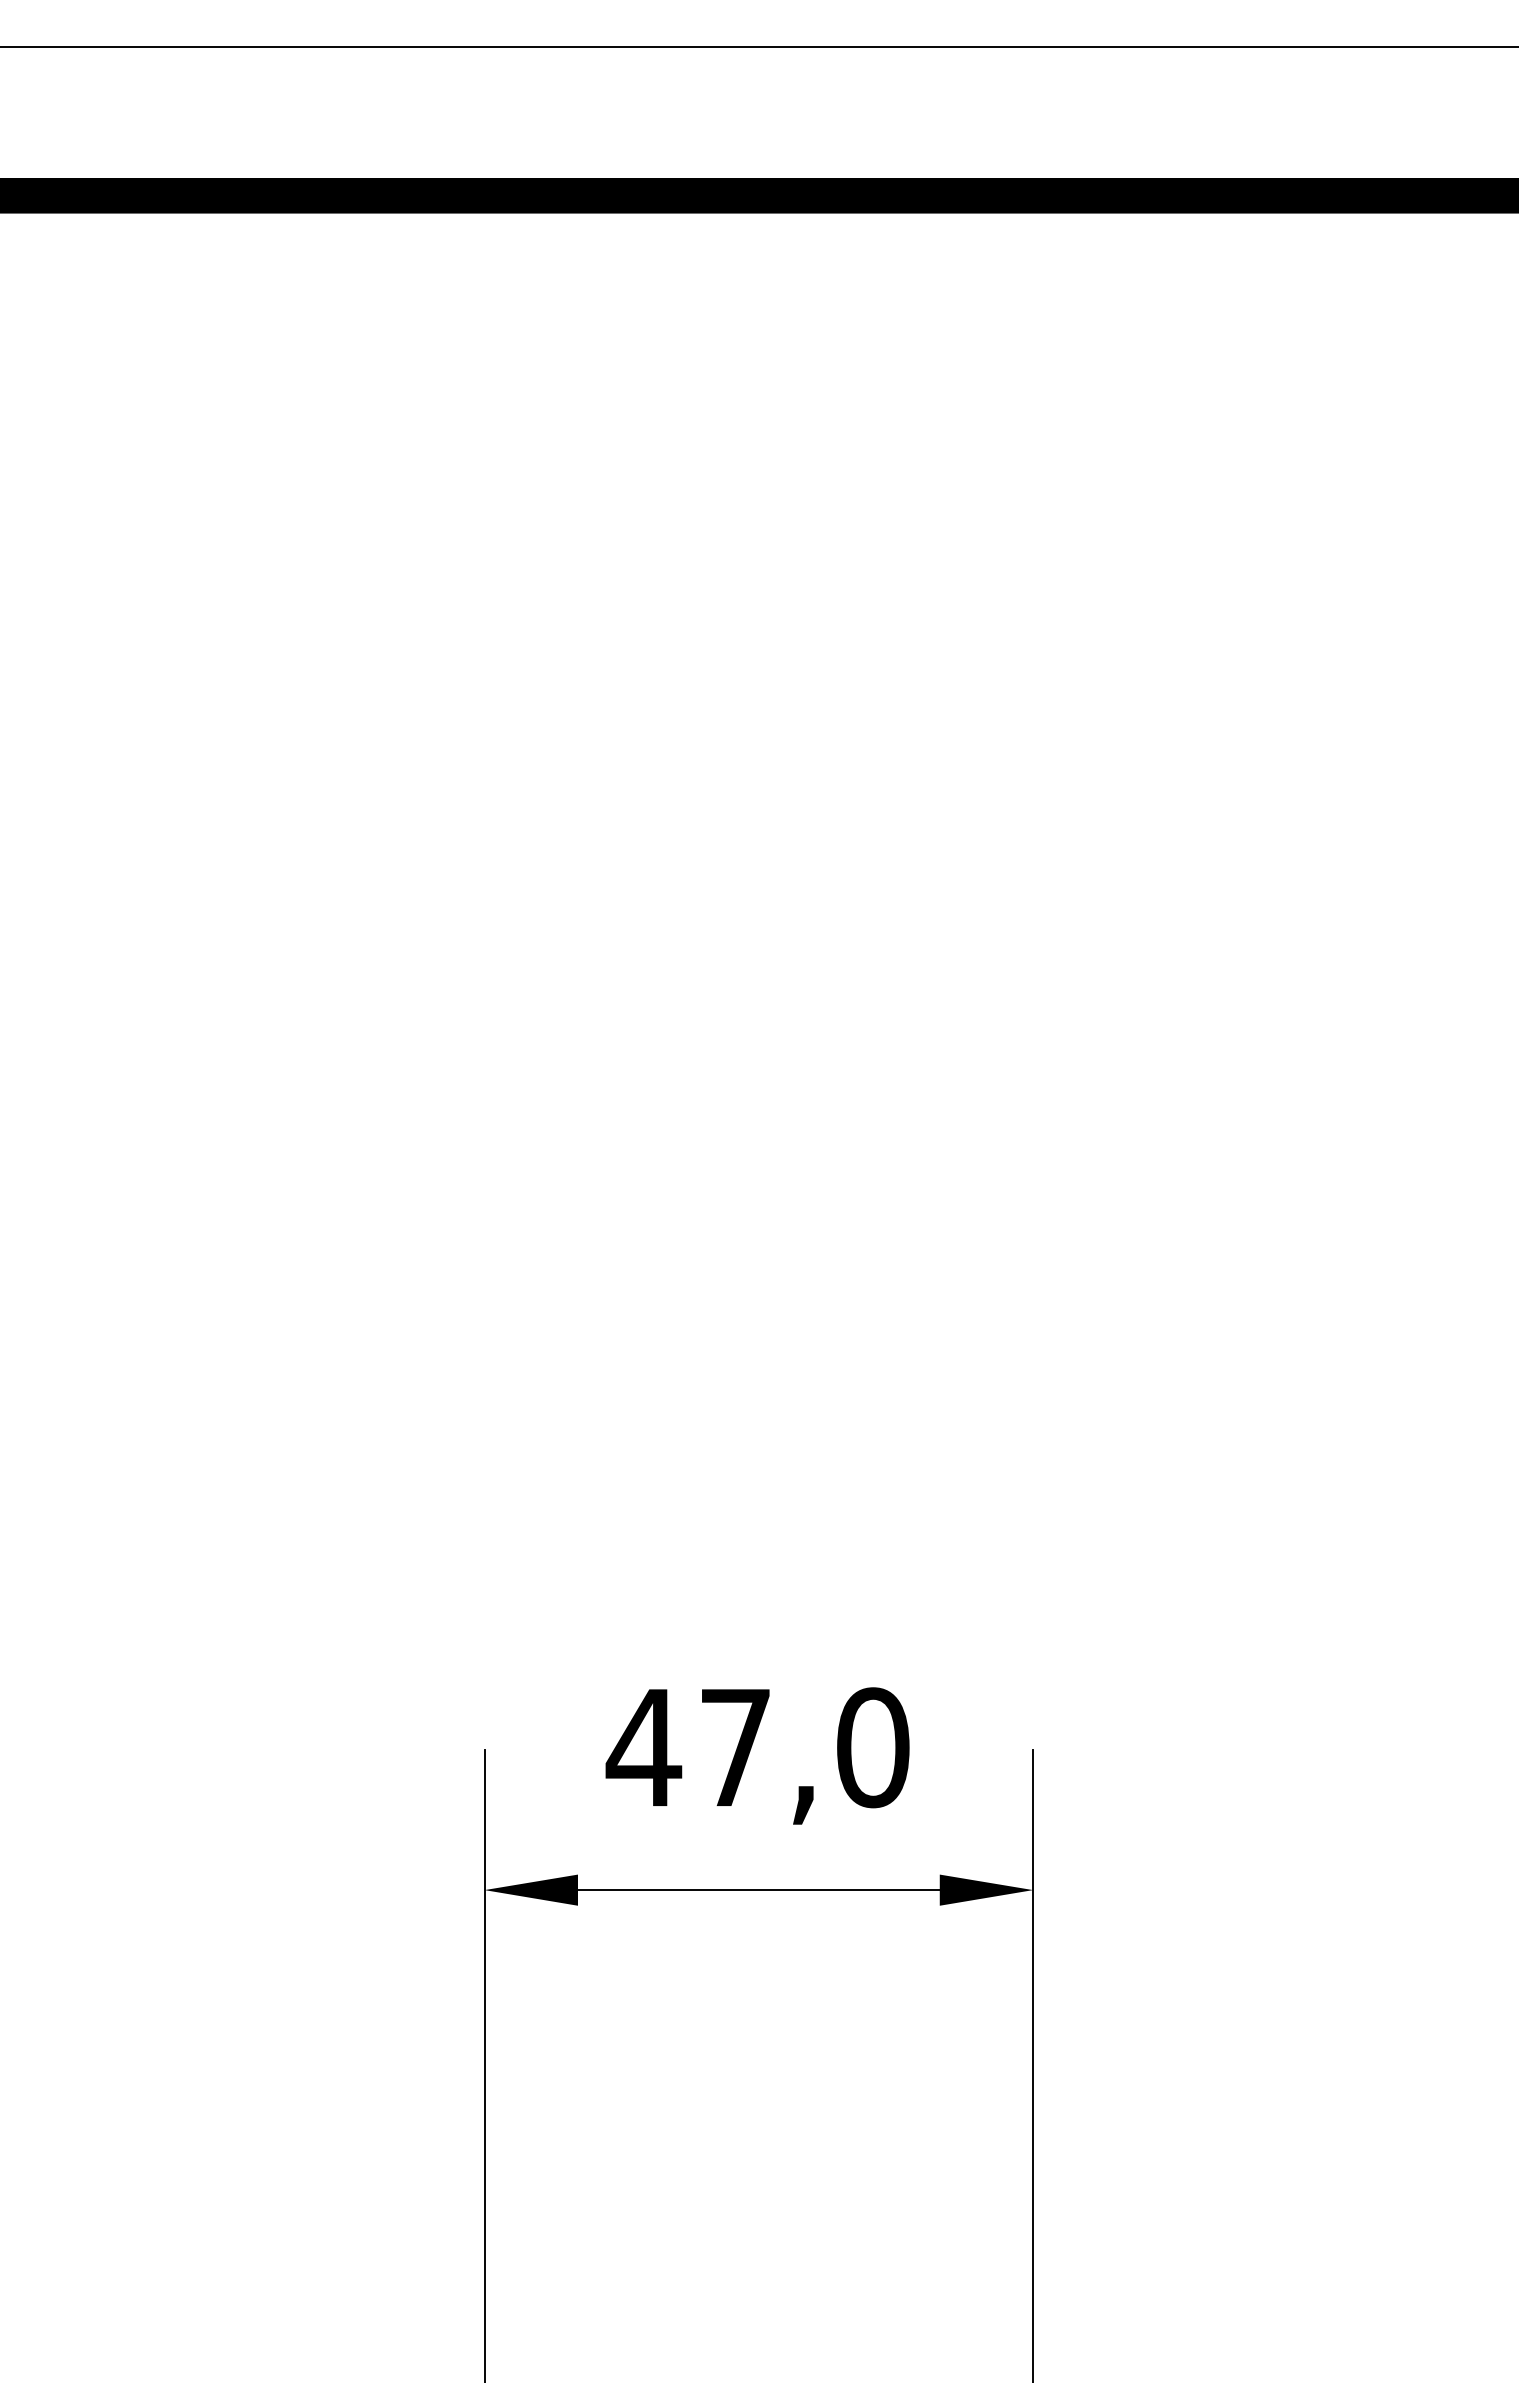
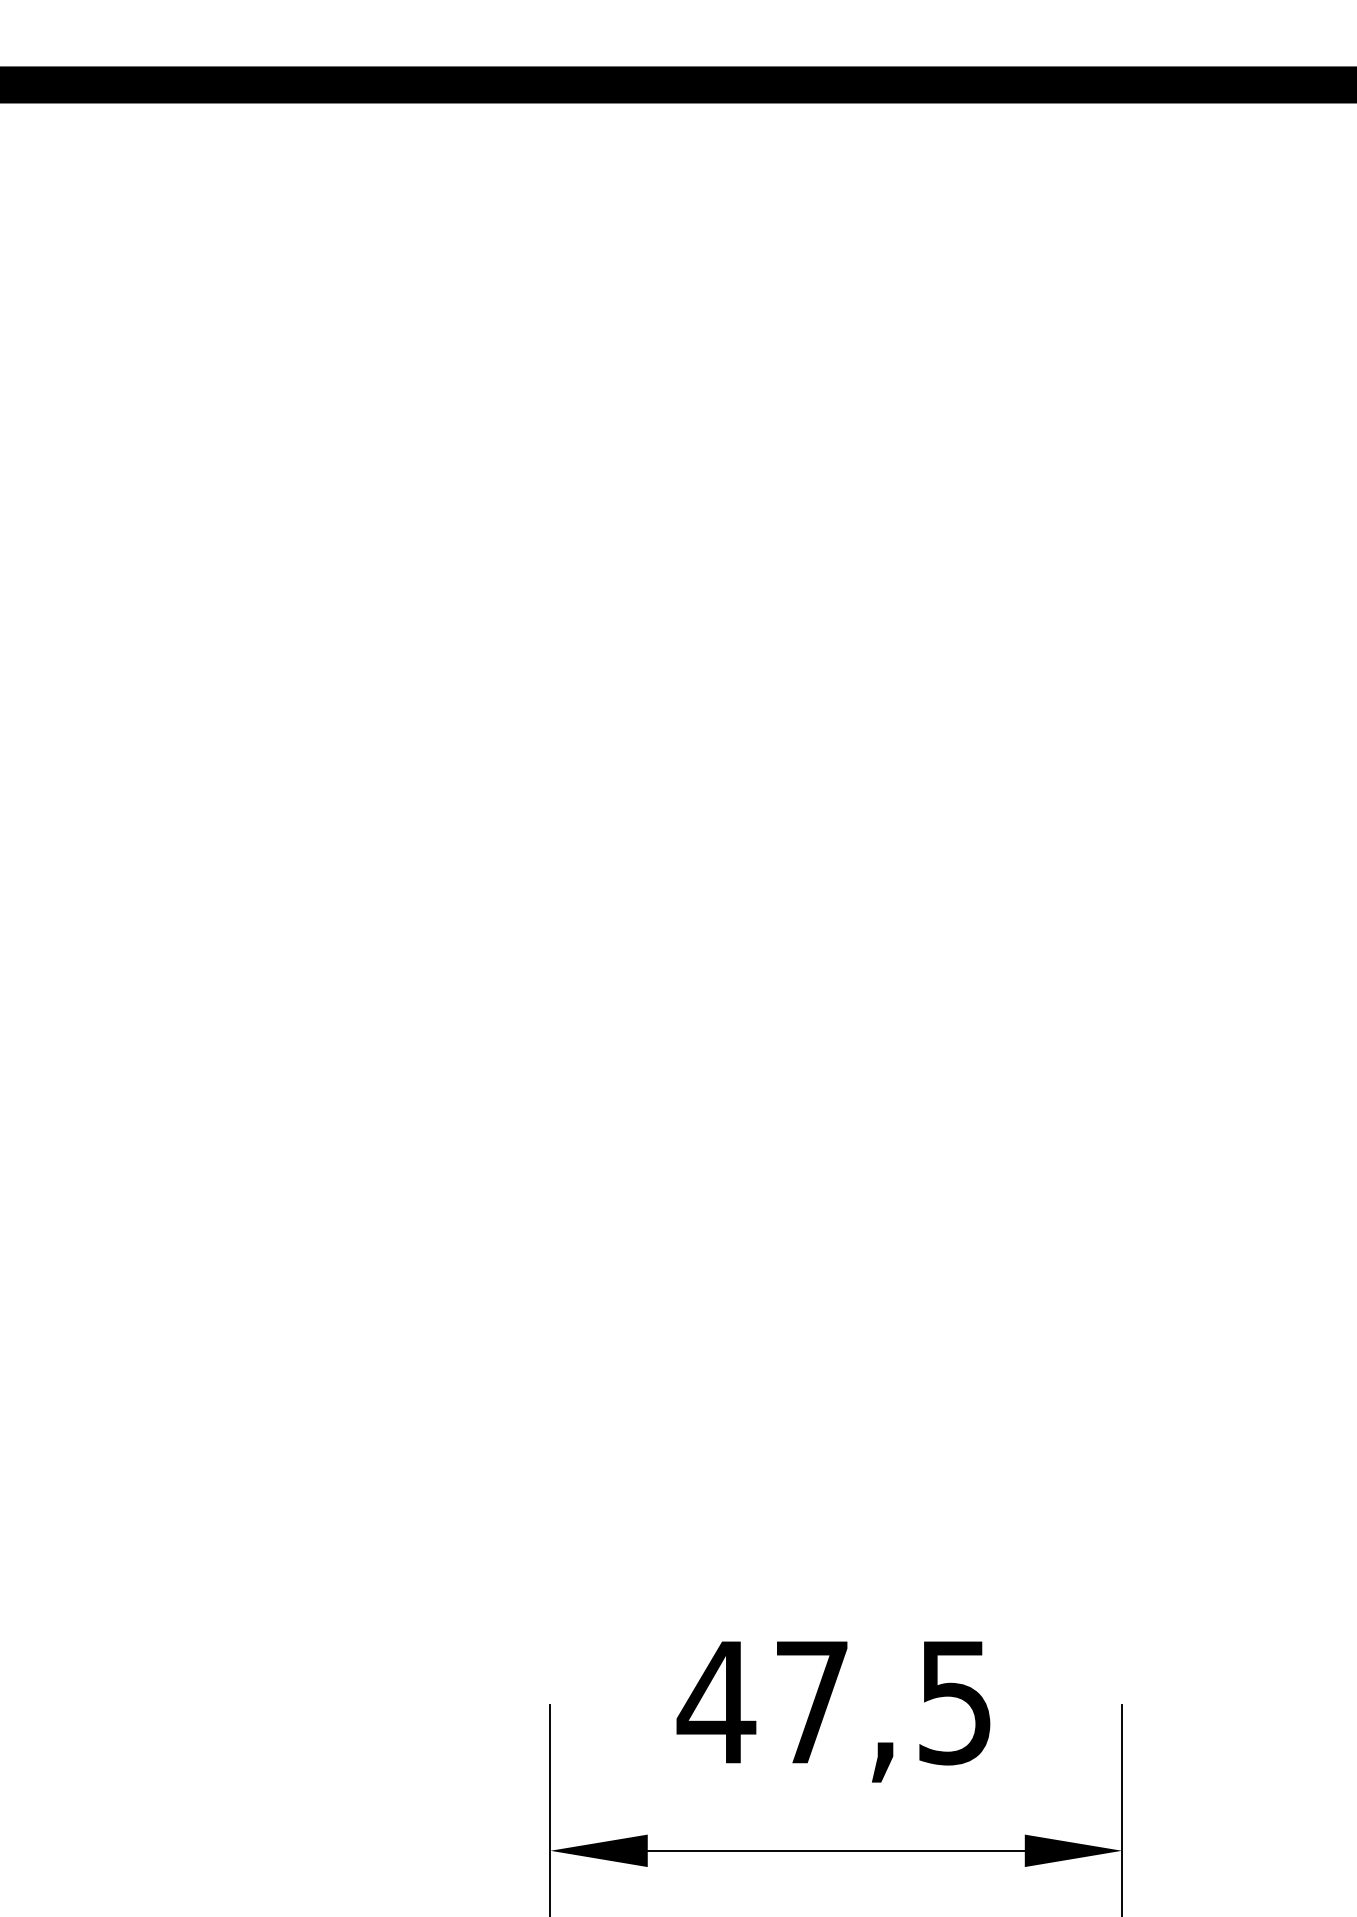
text: (873, 1747) -> (955, 1702), 47,0 -> 47,5

